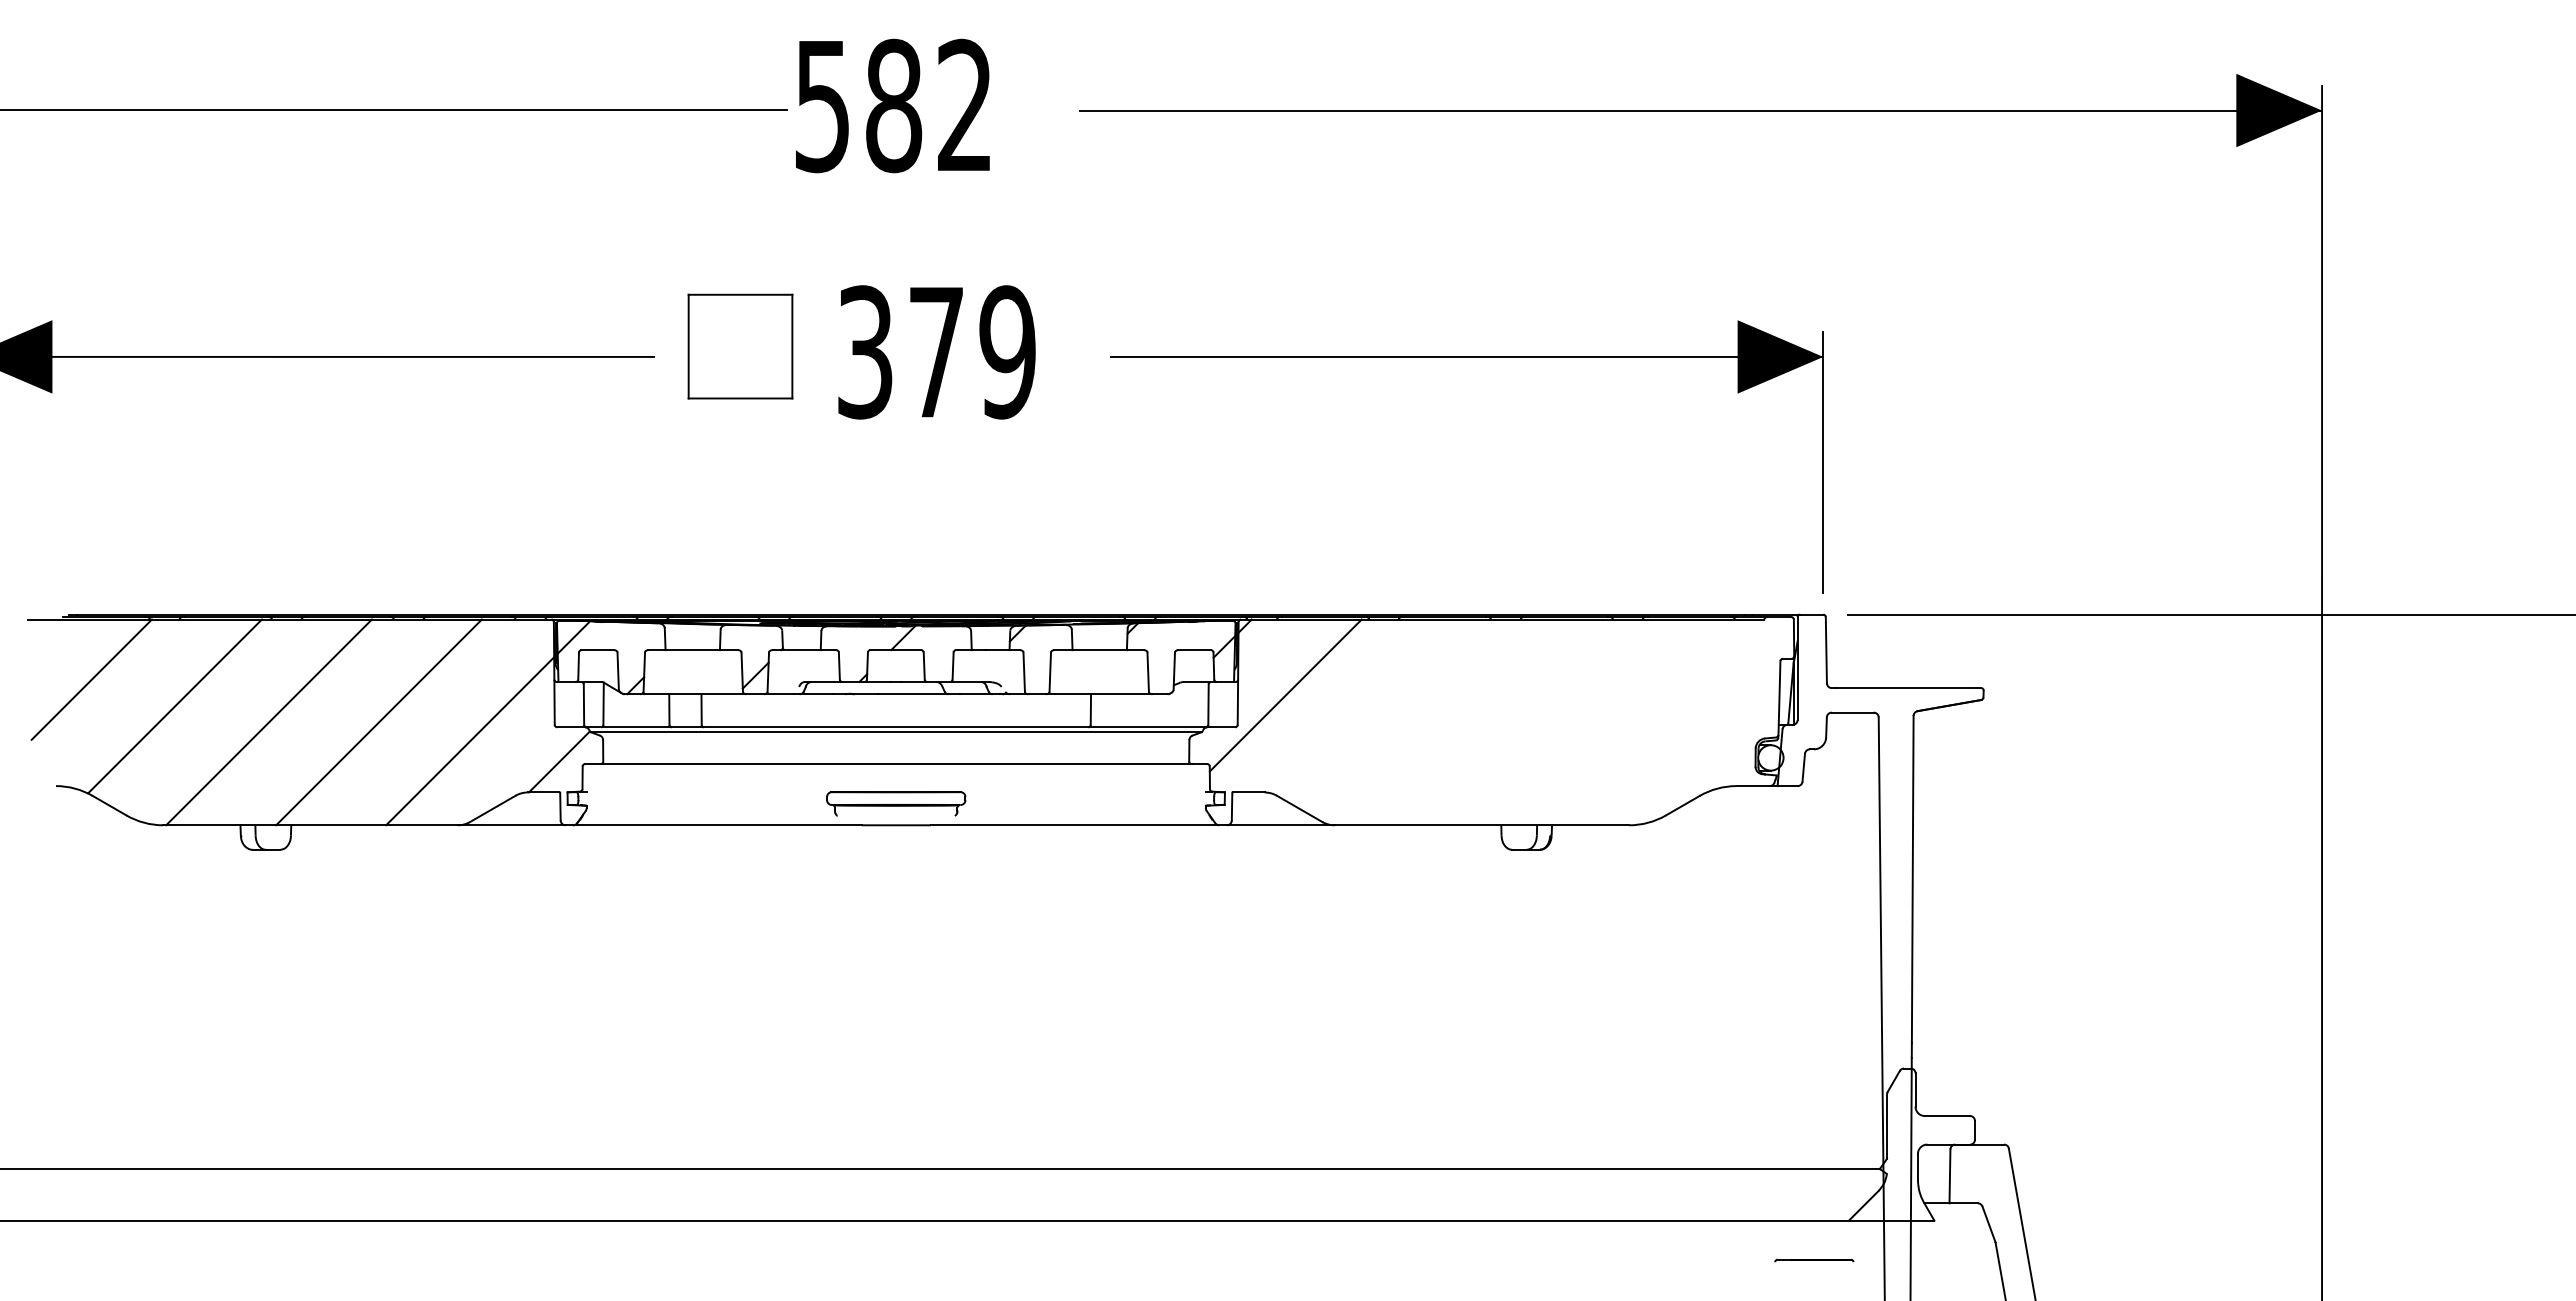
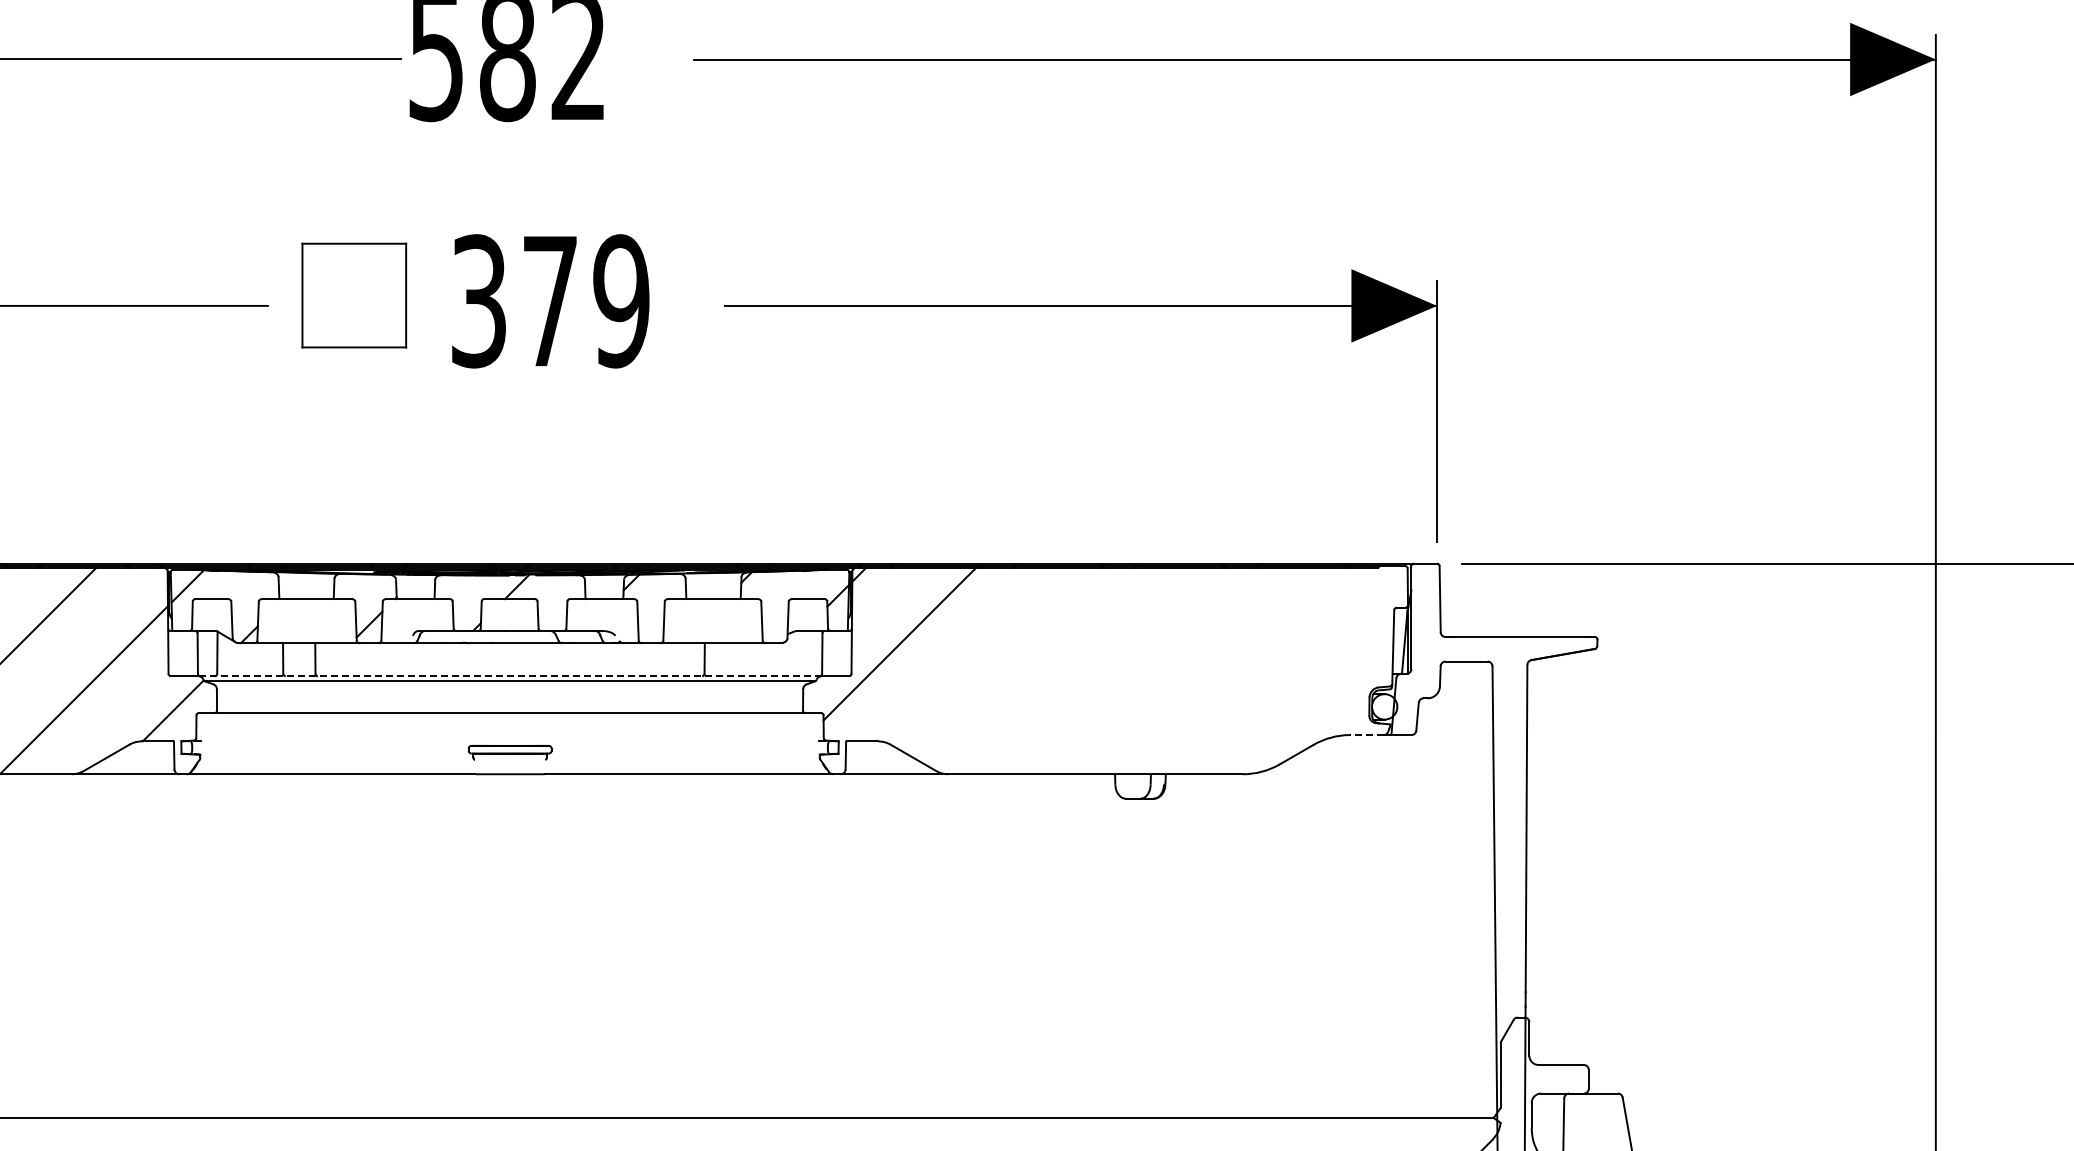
line: (896, 727) -> (510, 676), solid -> dashed
line: (1753, 786) -> (1367, 735), solid -> dashed
part: (896, 803) -> (510, 752), size x0.6

